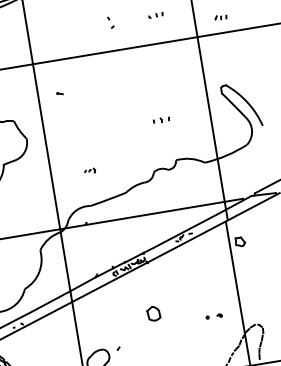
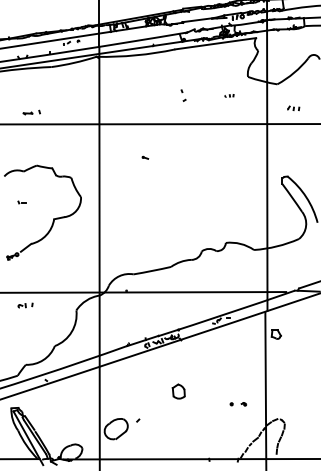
part: (155, 15) -> (229, 95), size x0.6
part: (59, 93) -> (145, 157), moved
part: (161, 120) -> (217, 200), removed
part: (89, 170) -> (138, 239), removed

